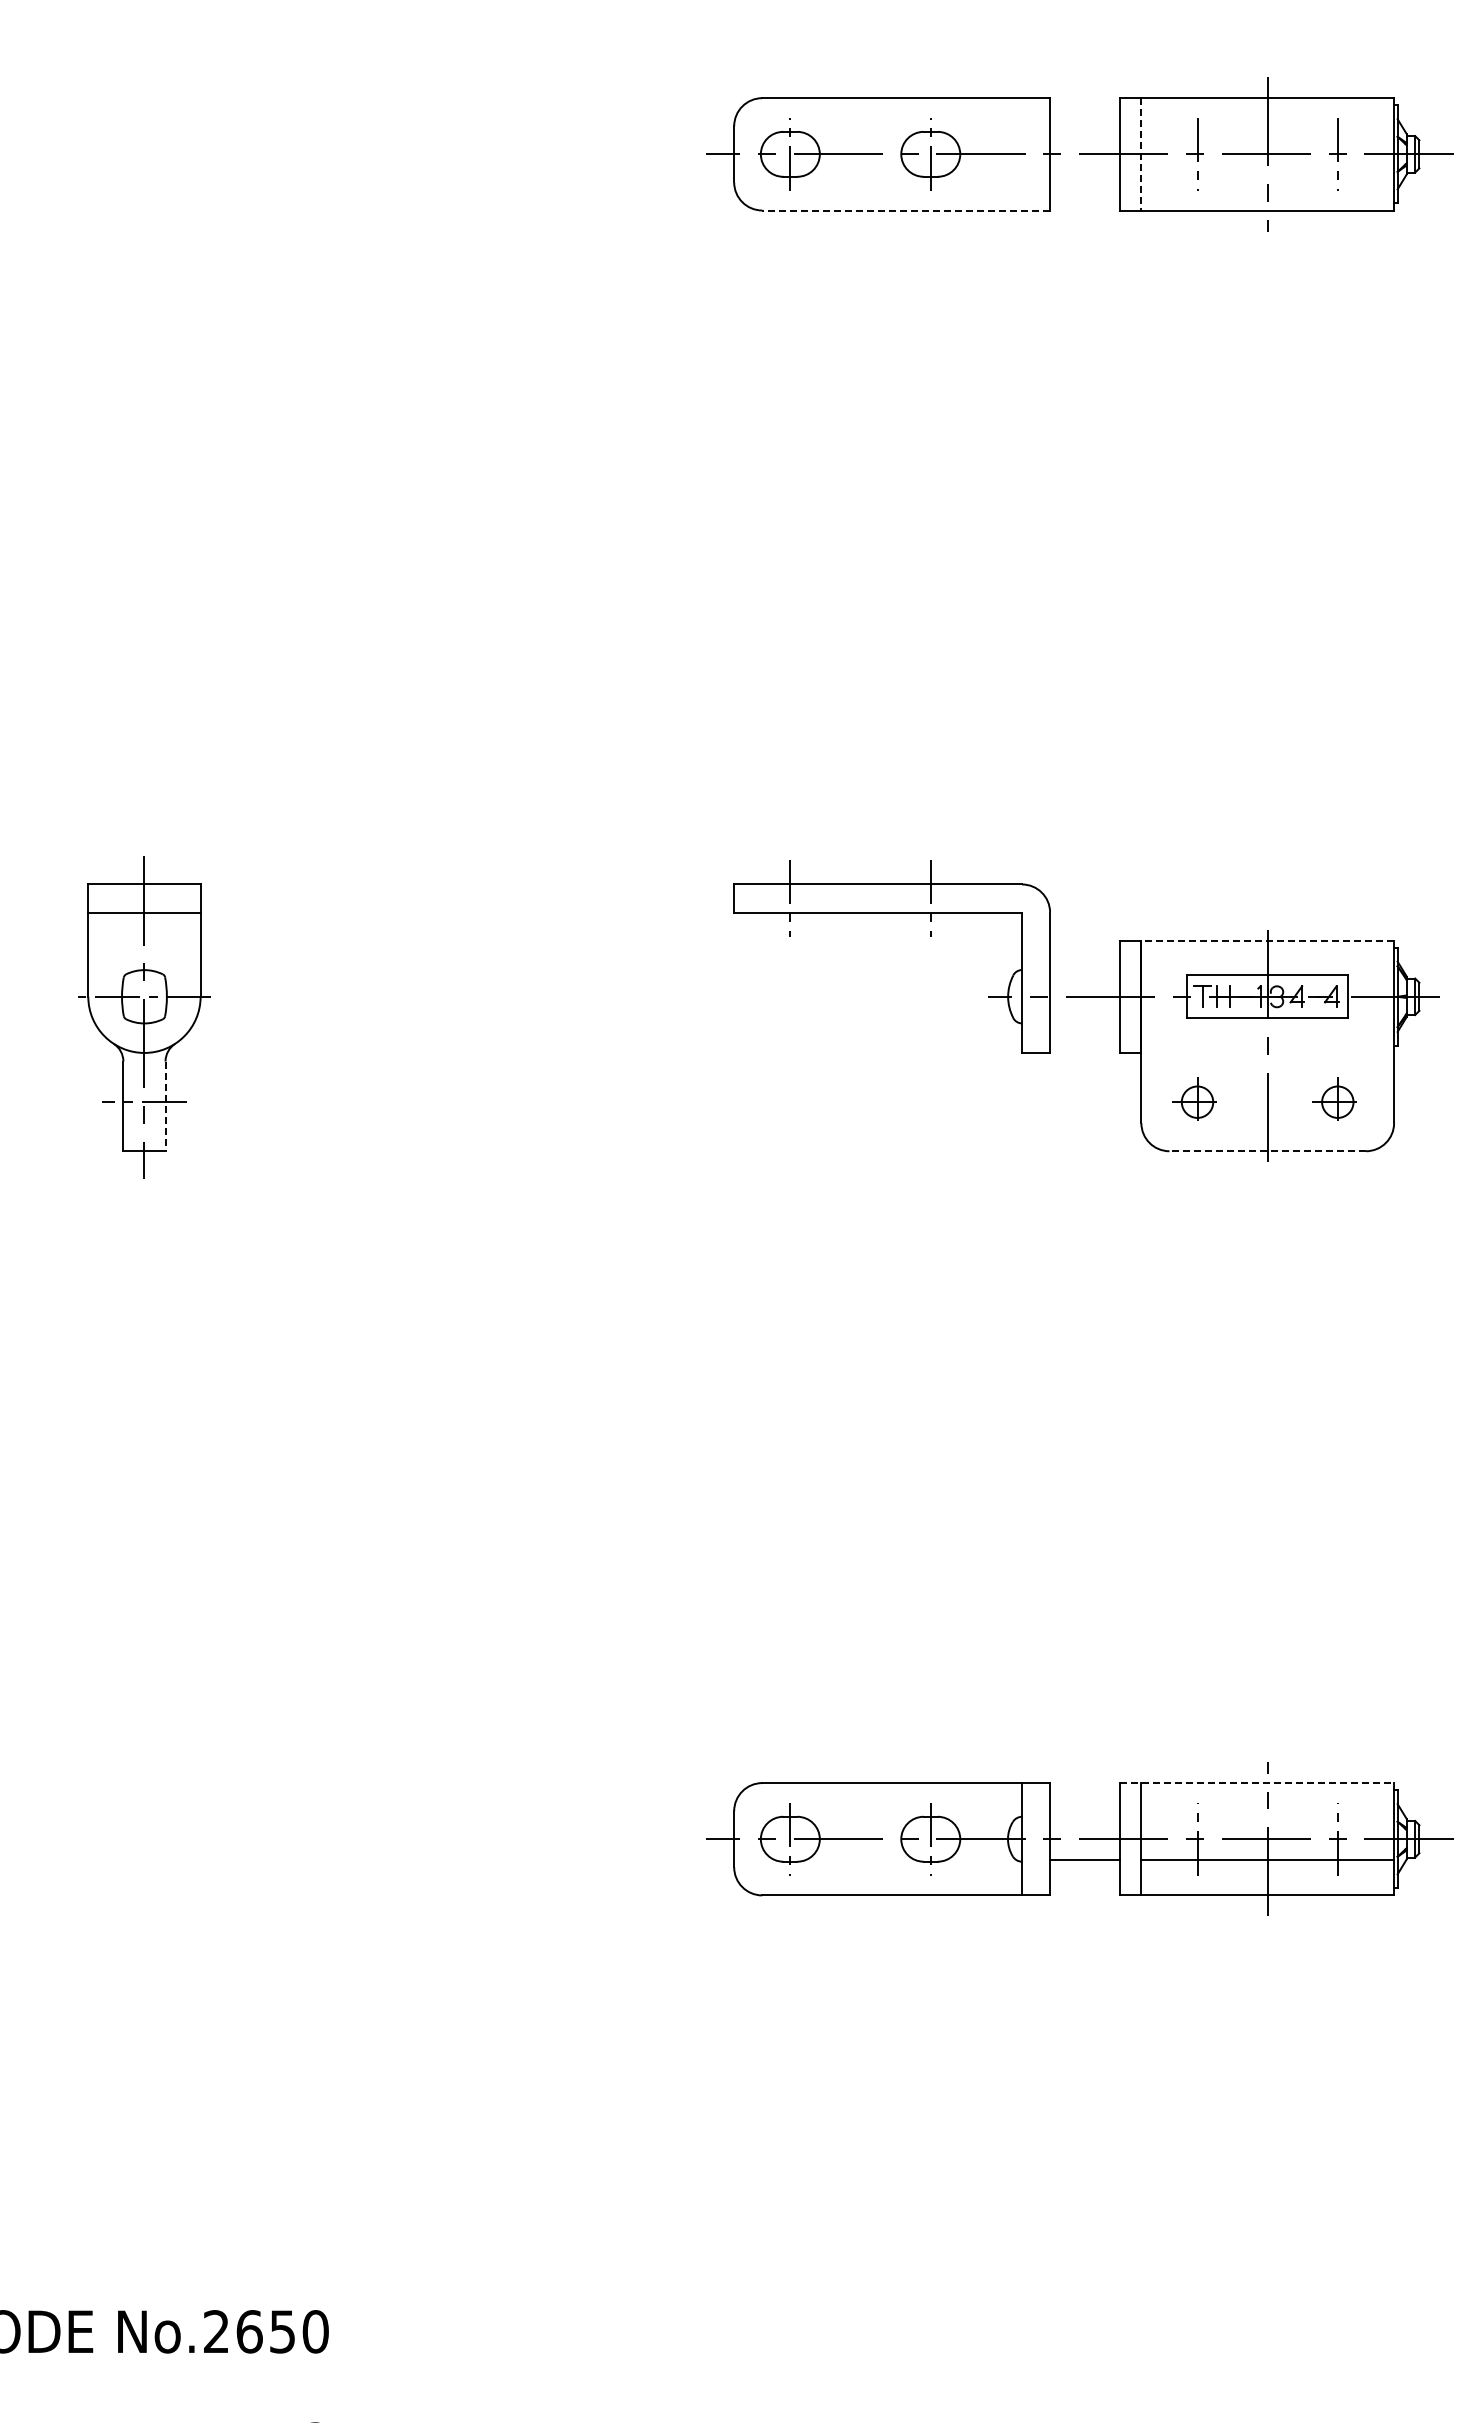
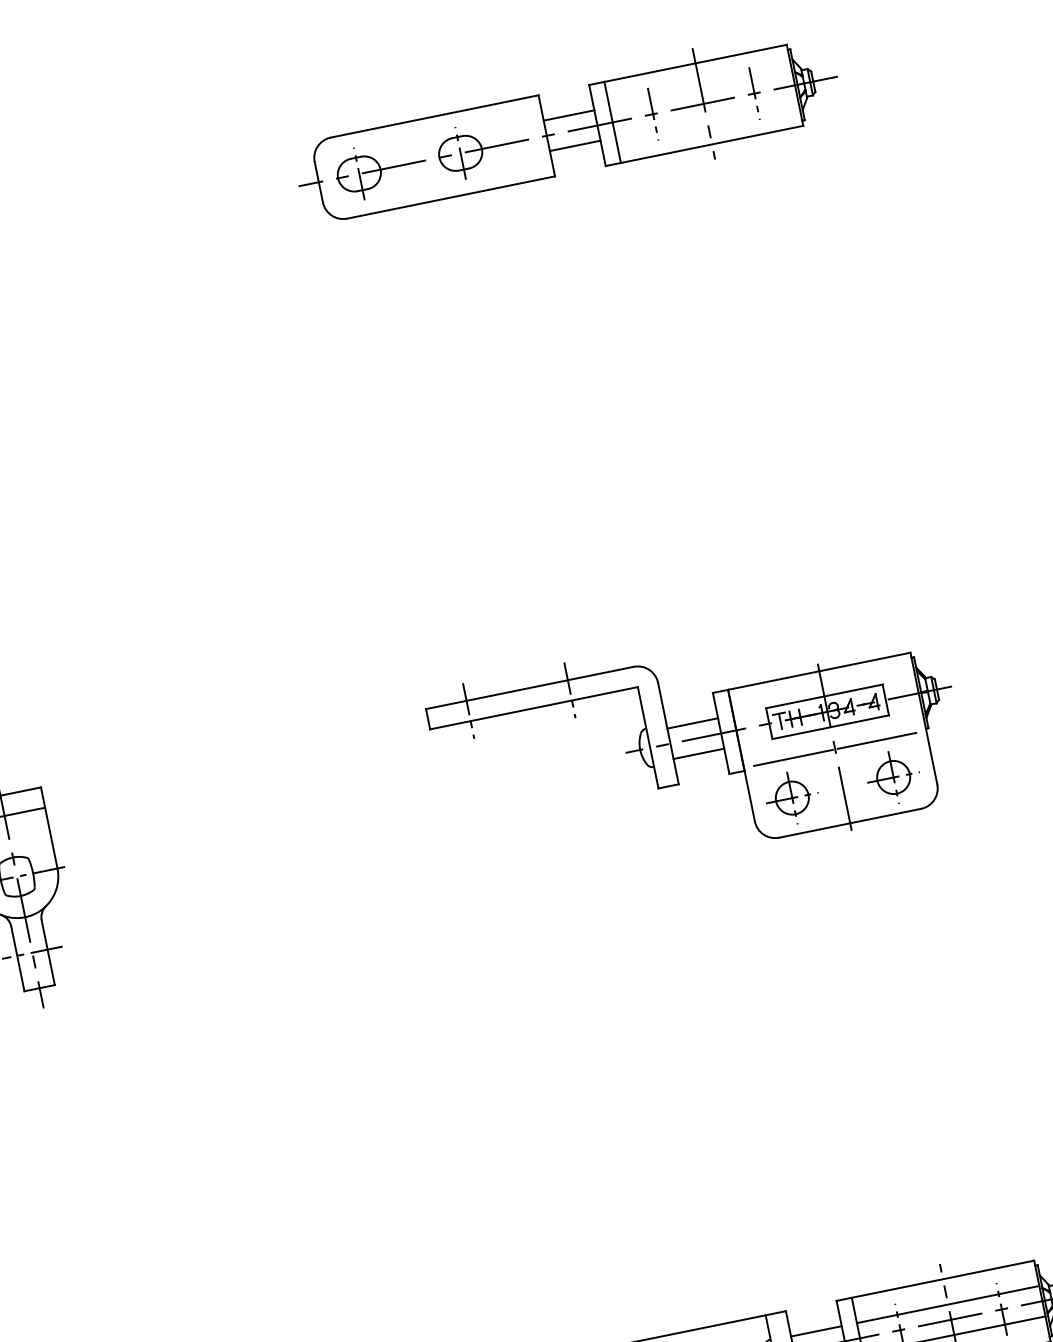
line: (1085, 133) -> (569, 115), added
line: (1141, 154) -> (612, 122), dashed -> solid
line: (1085, 175) -> (575, 145), added
line: (906, 210) -> (451, 197), dashed -> solid
line: (1267, 940) -> (819, 671), dashed -> solid
line: (1085, 975) -> (692, 723), added
line: (1085, 1017) -> (699, 753), added
line: (1209, 1048) -> (793, 757), added
line: (1325, 1048) -> (876, 740), added
part: (1197, 1102) -> (792, 798), size x1.43
part: (1337, 1102) -> (893, 777), size x1.43
line: (165, 1106) -> (48, 952), dashed -> solid
line: (1267, 1151) -> (850, 823), dashed -> solid
line: (1257, 1783) -> (935, 1281), dashed -> solid
line: (1085, 1818) -> (816, 1331), added
line: (1267, 1818) -> (948, 1304), added

